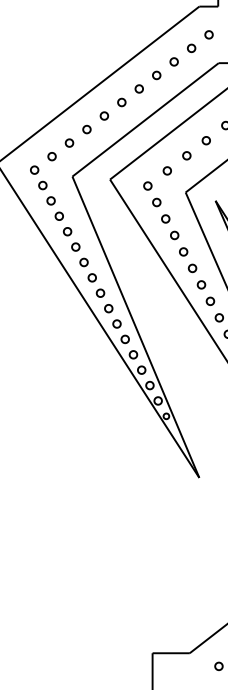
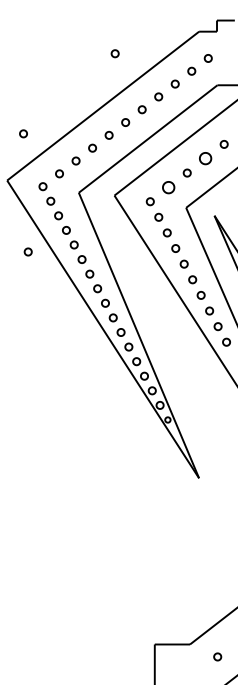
part: (110, 29) -> (114, 53), added
part: (14, 114) -> (23, 133), added
part: (206, 140) -> (205, 158), size x1.6
part: (167, 169) -> (168, 186), size x1.6
part: (18, 238) -> (27, 251), added

